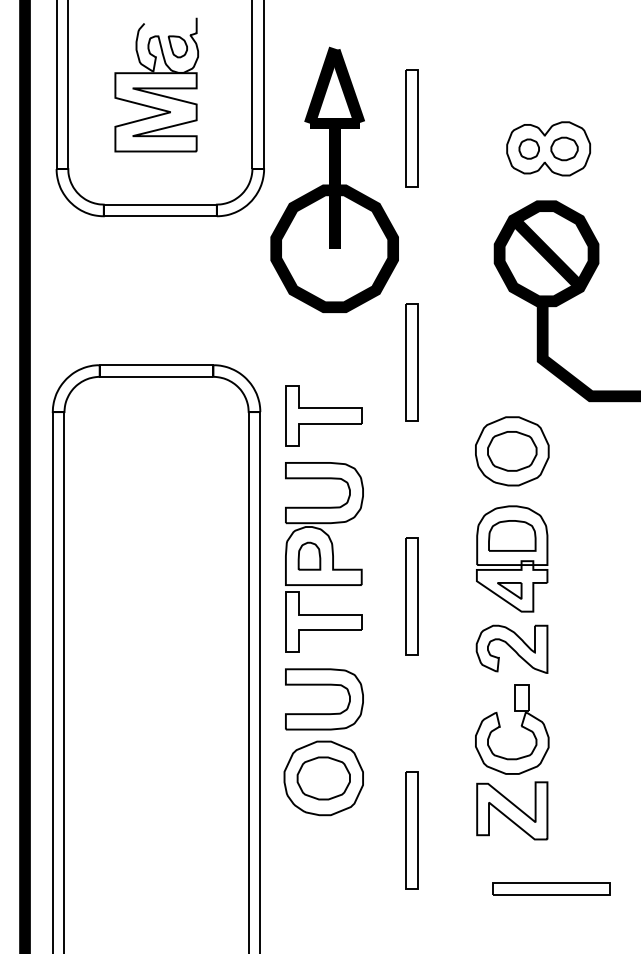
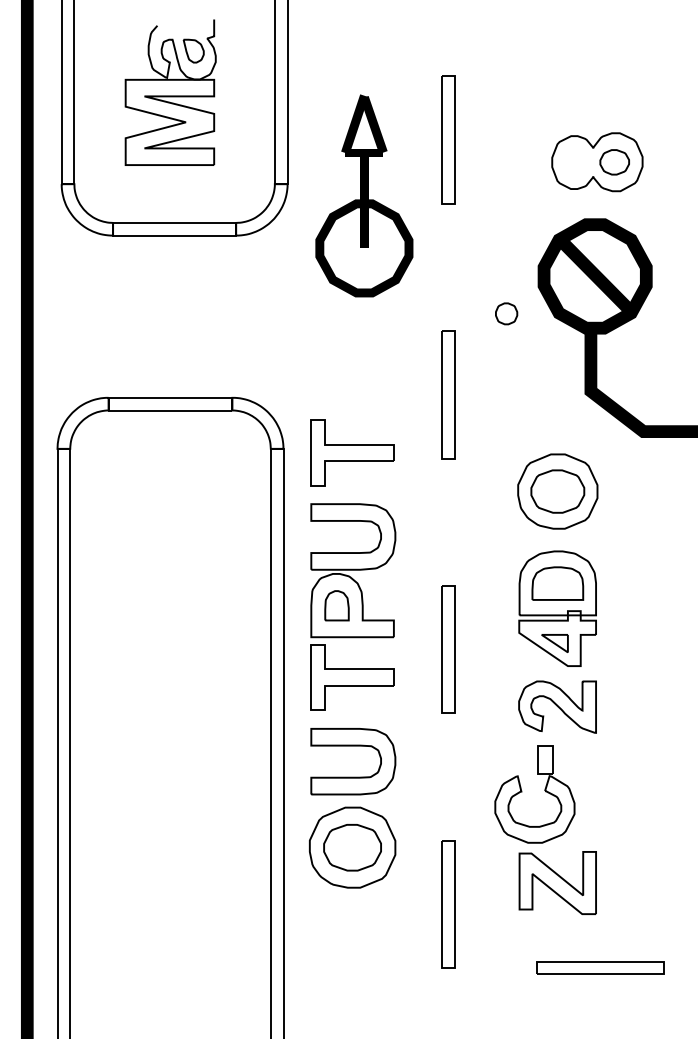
part: (528, 148) -> (505, 313), moved
part: (334, 179) -> (364, 195), size x0.7
part: (520, 725) -> (543, 790), moved

